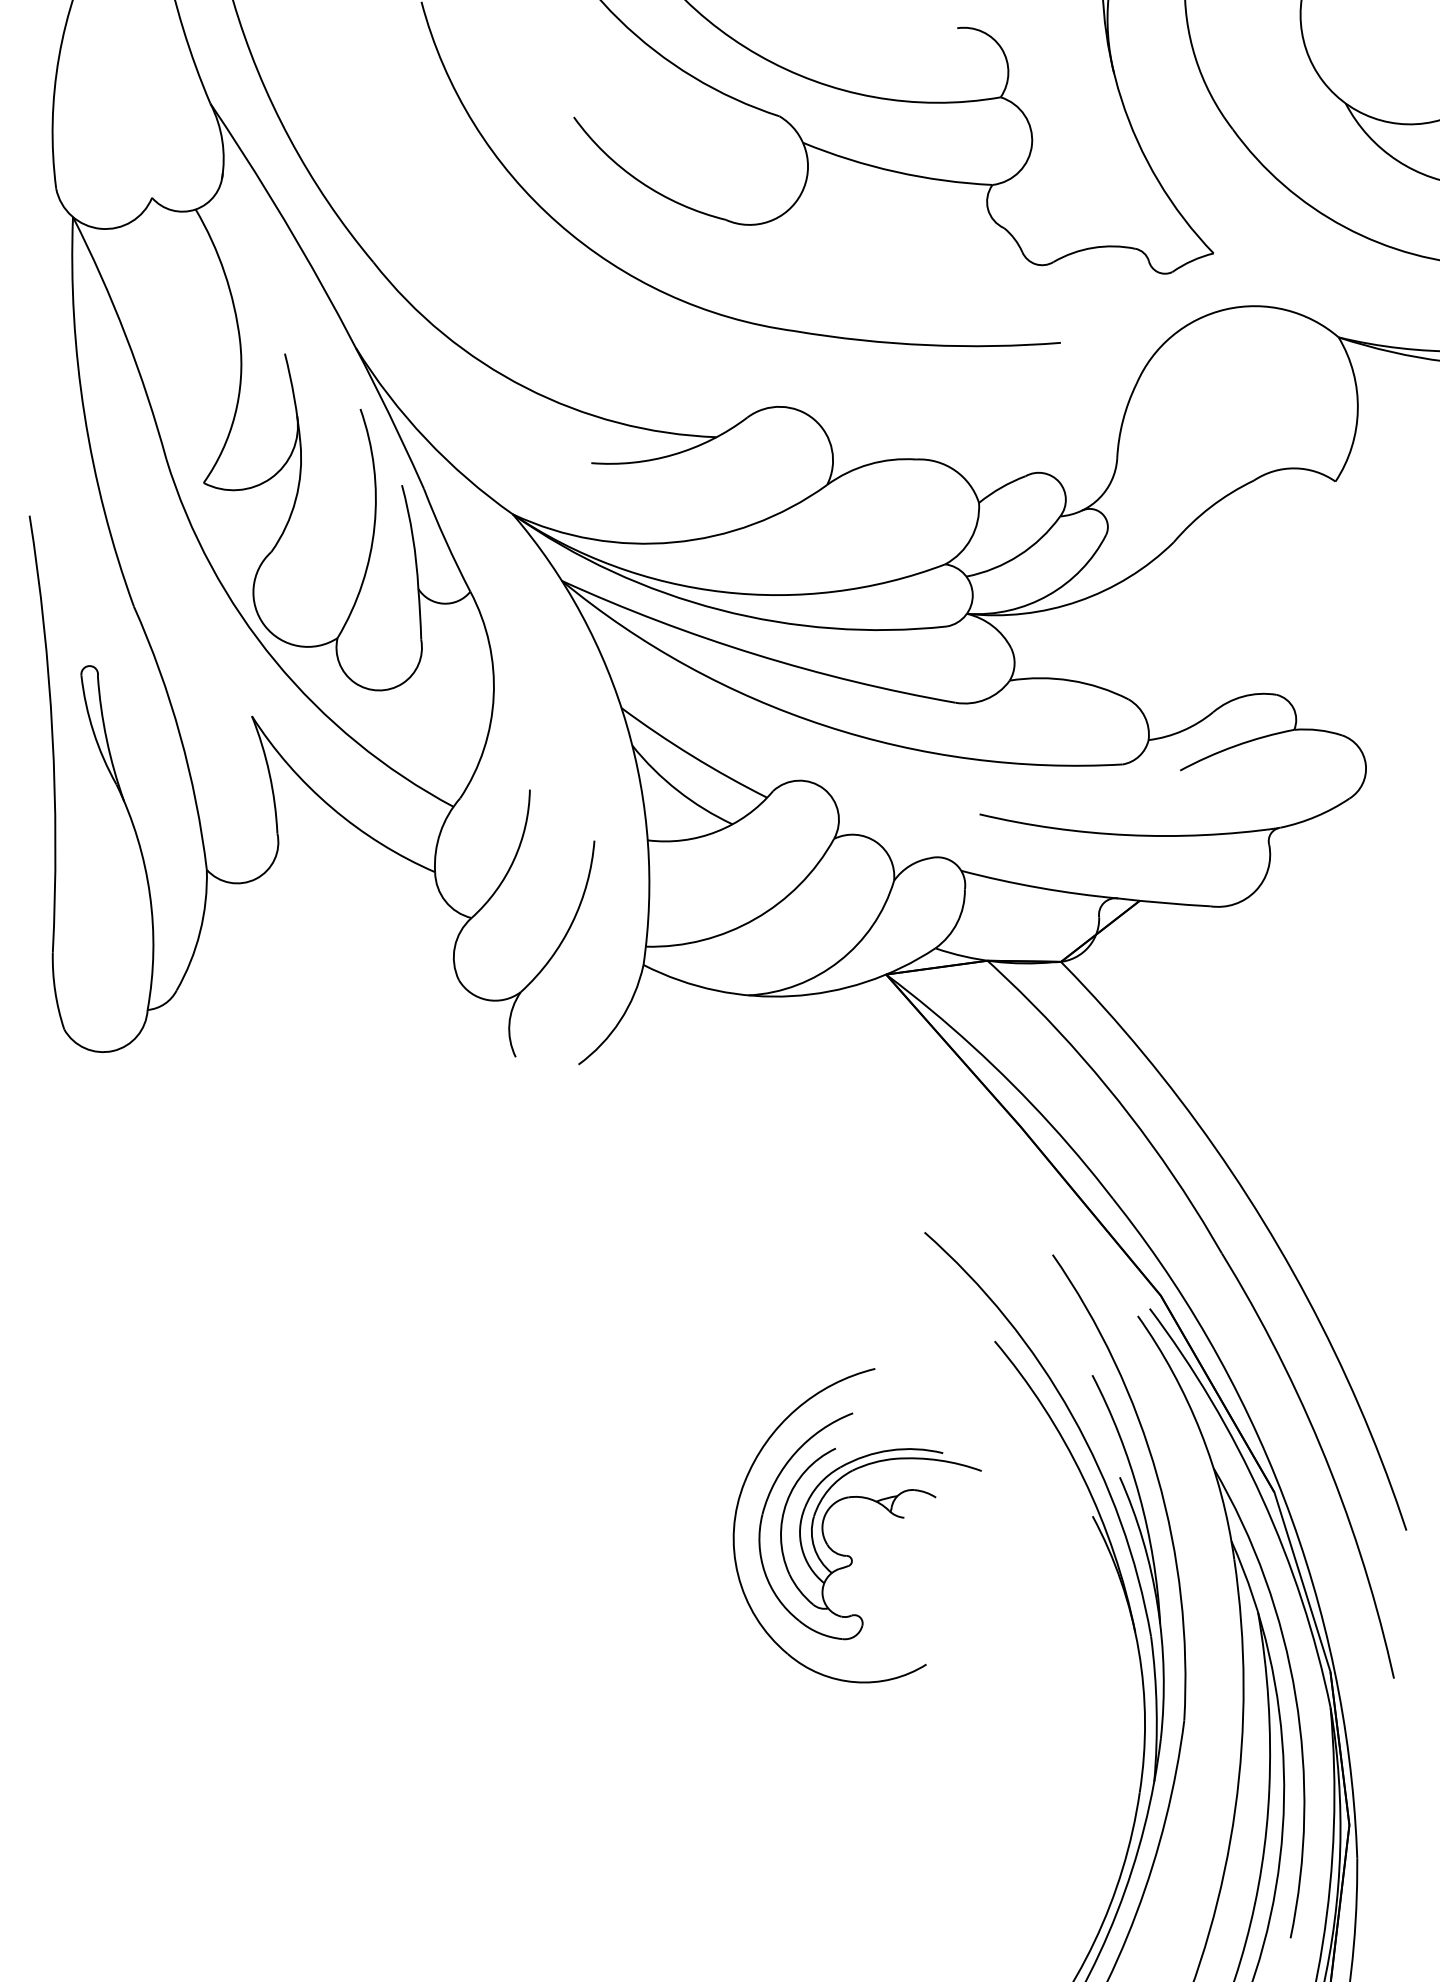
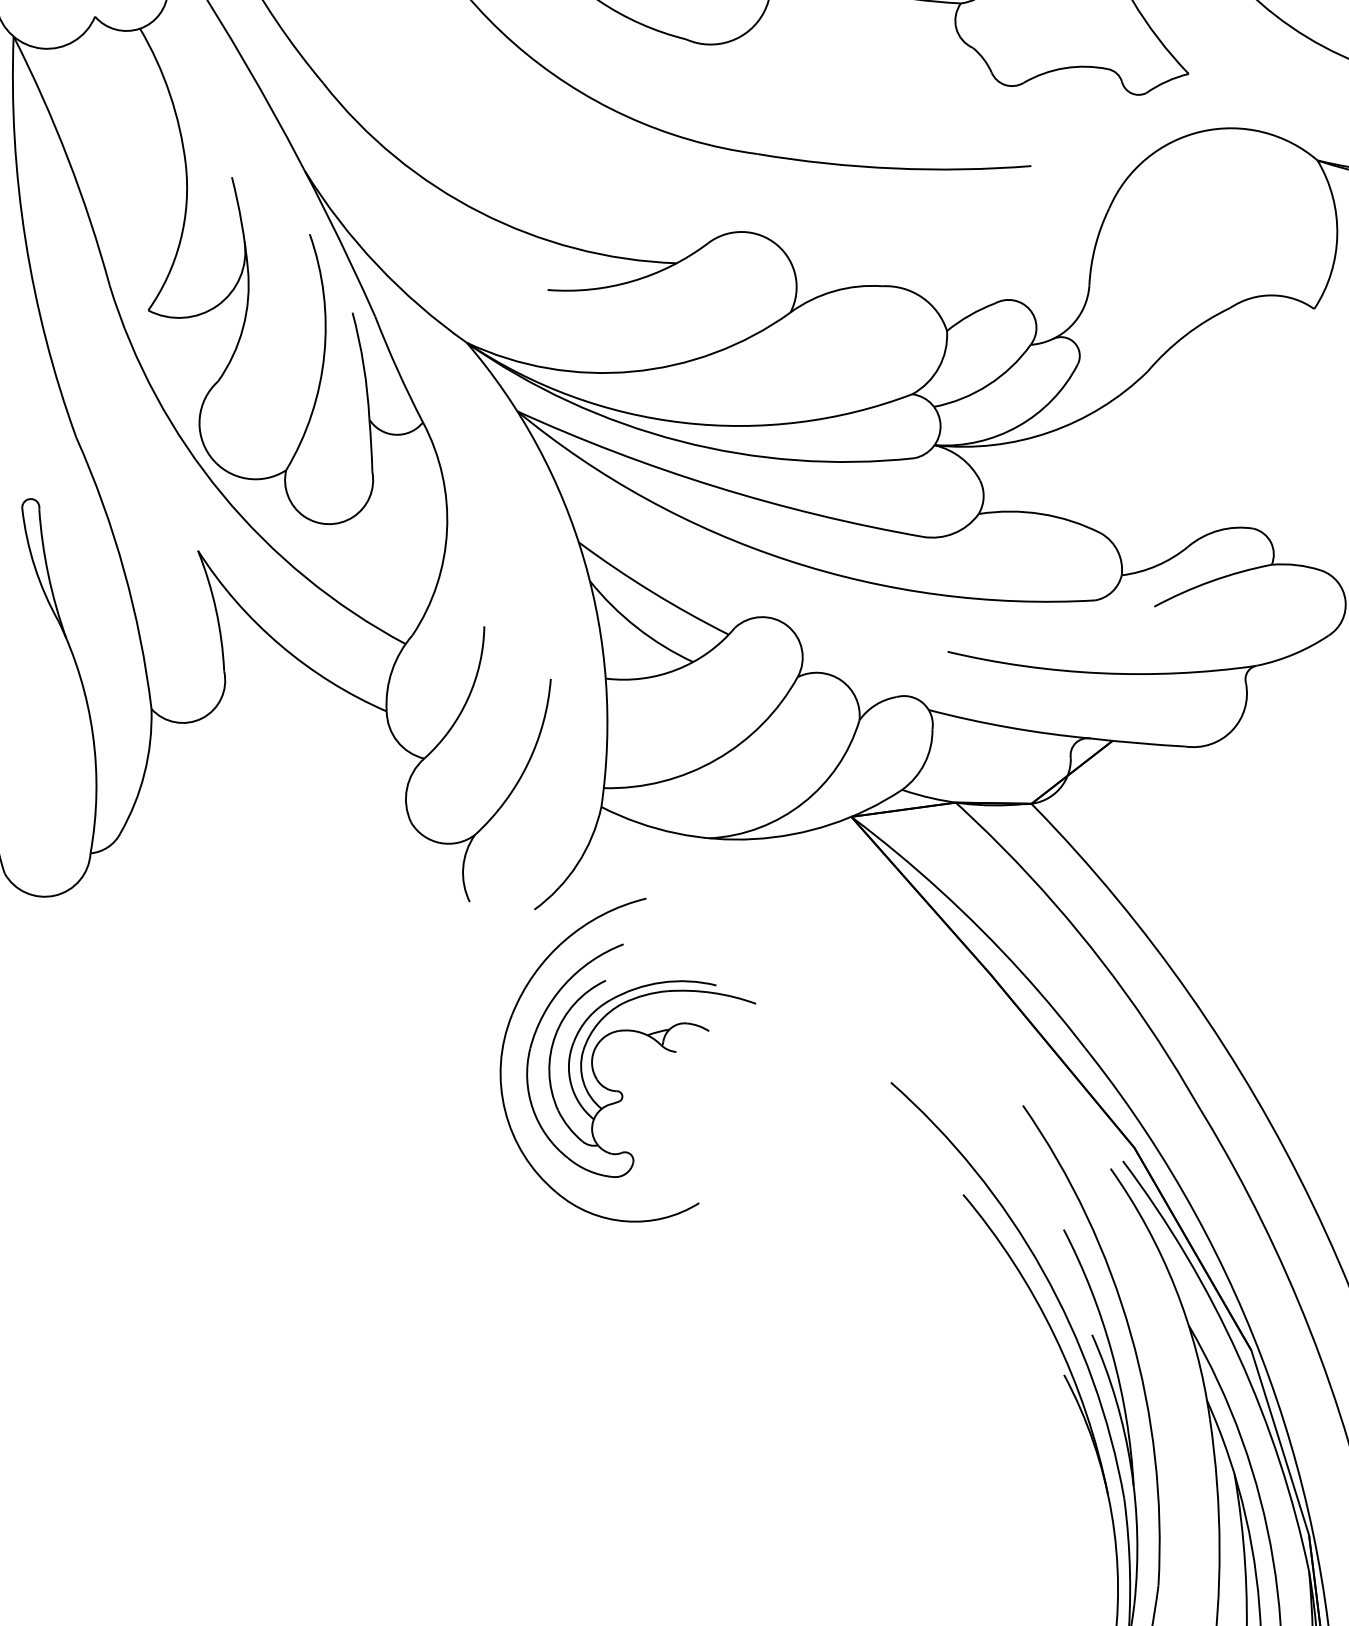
part: (861, 1498) -> (632, 1032), moved

